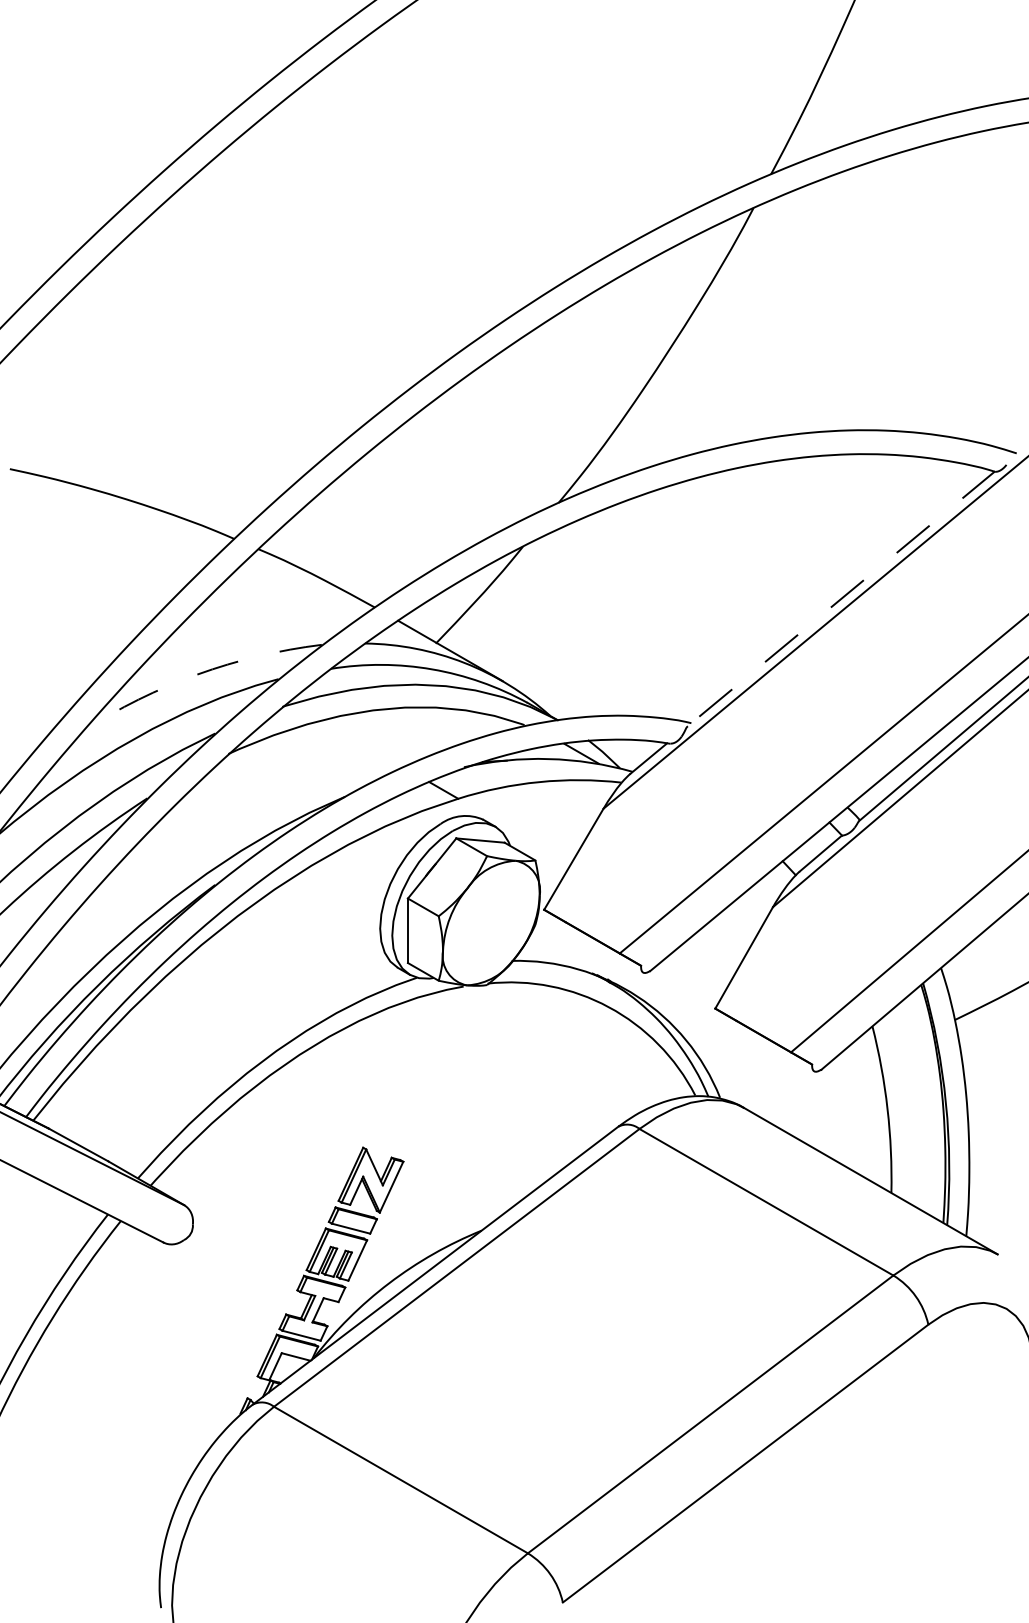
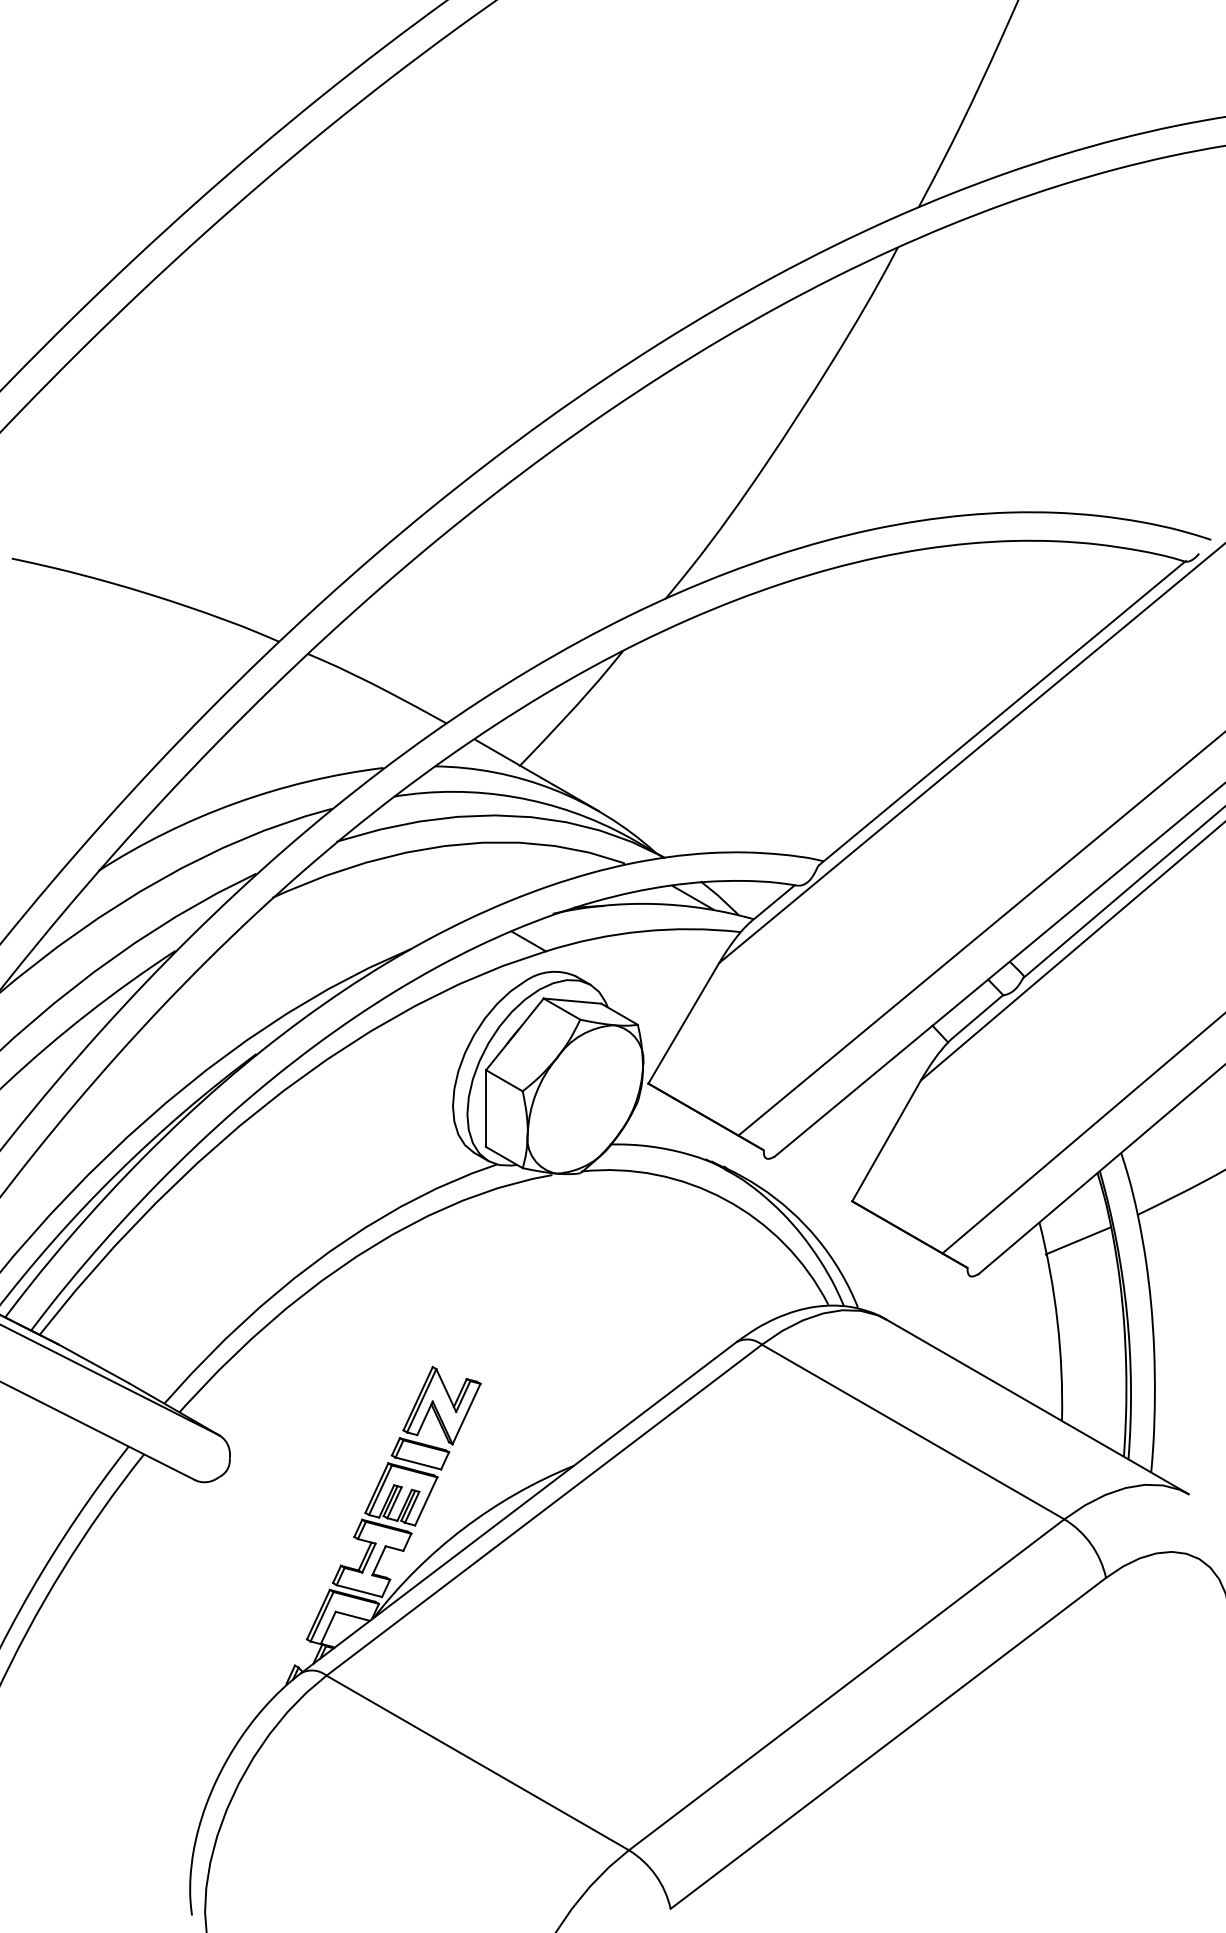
line: (841, 598) -> (1002, 712), dashed -> solid
arc: (197, 674) -> (235, 803), dashed -> solid
line: (904, 1041) -> (1077, 1240), added

